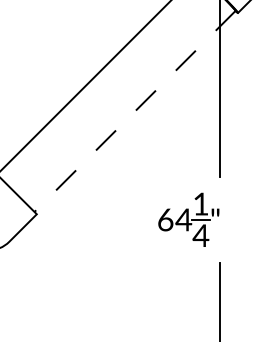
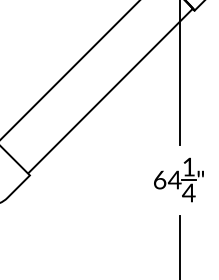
line: (134, 111) -> (109, 91), dashed -> solid
part: (188, 219) -> (178, 179), moved

